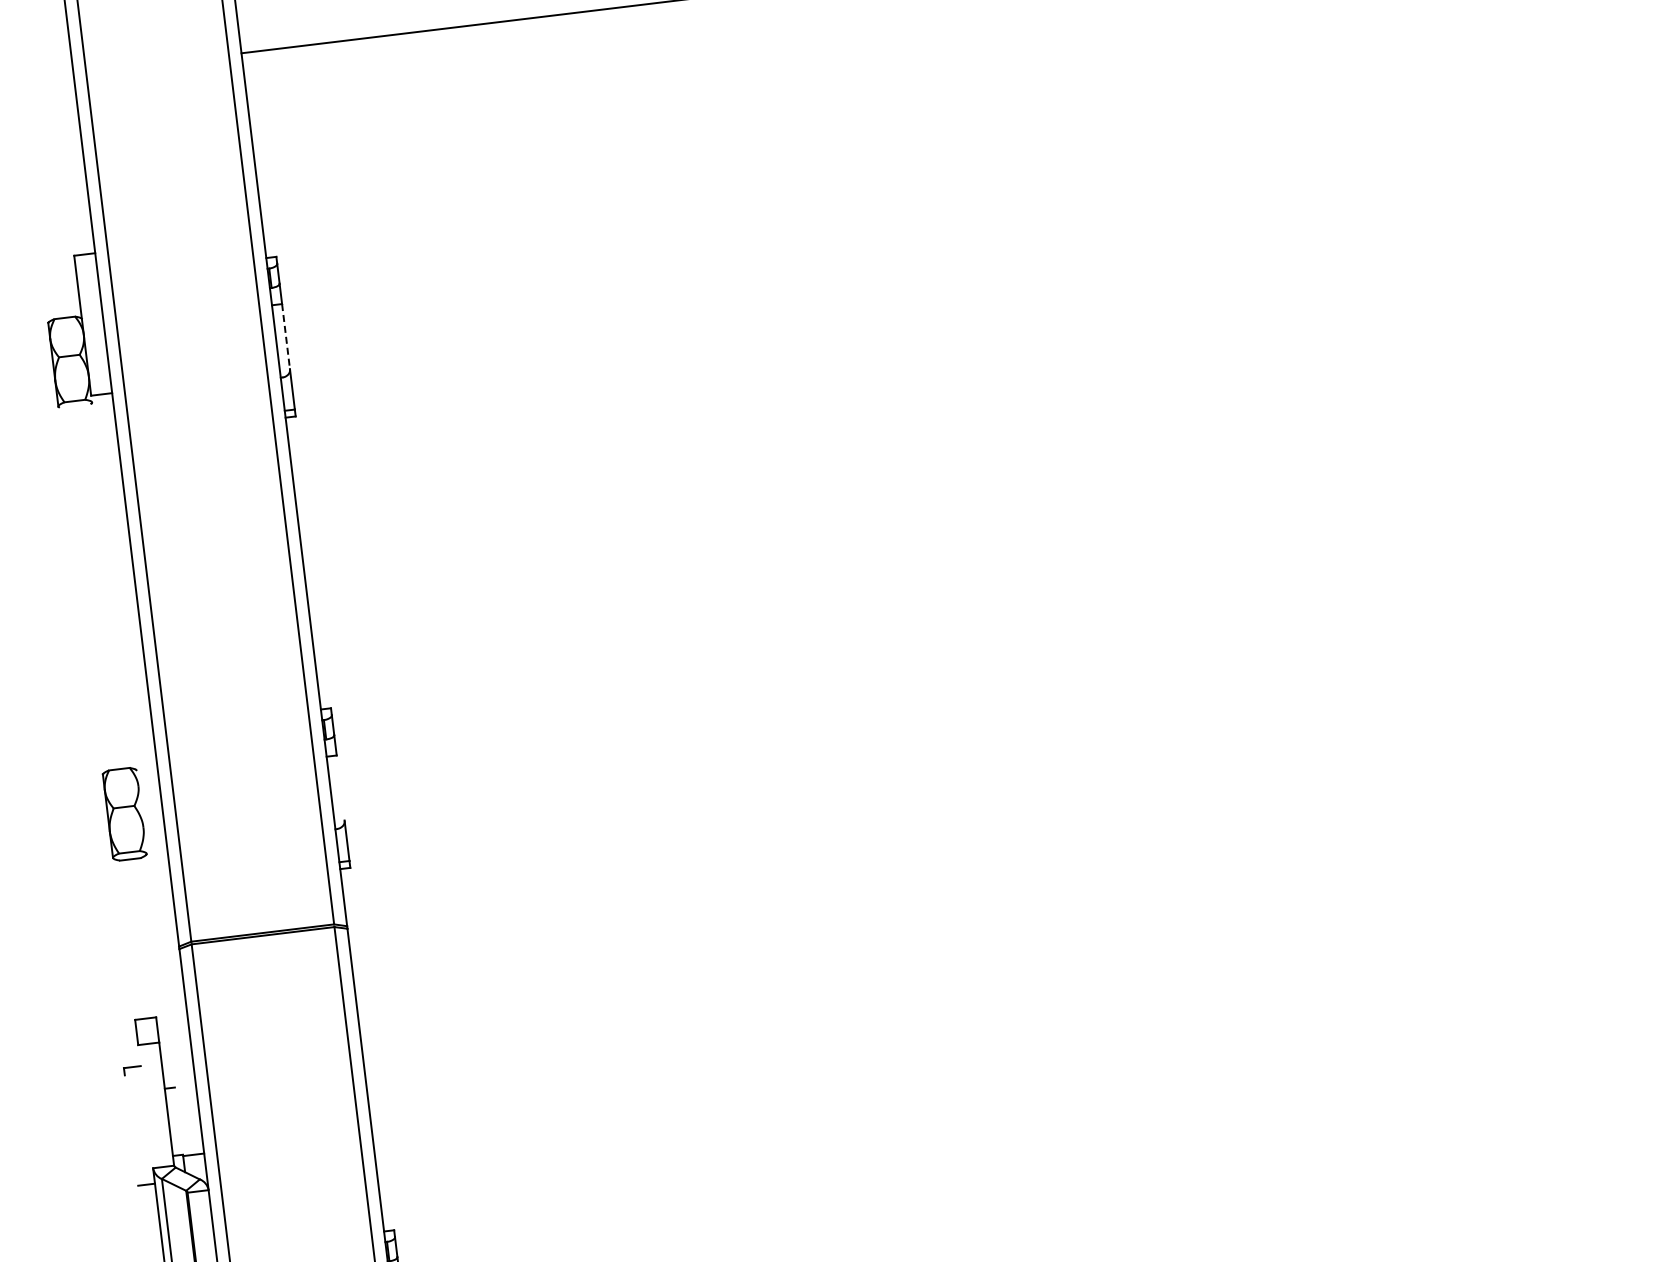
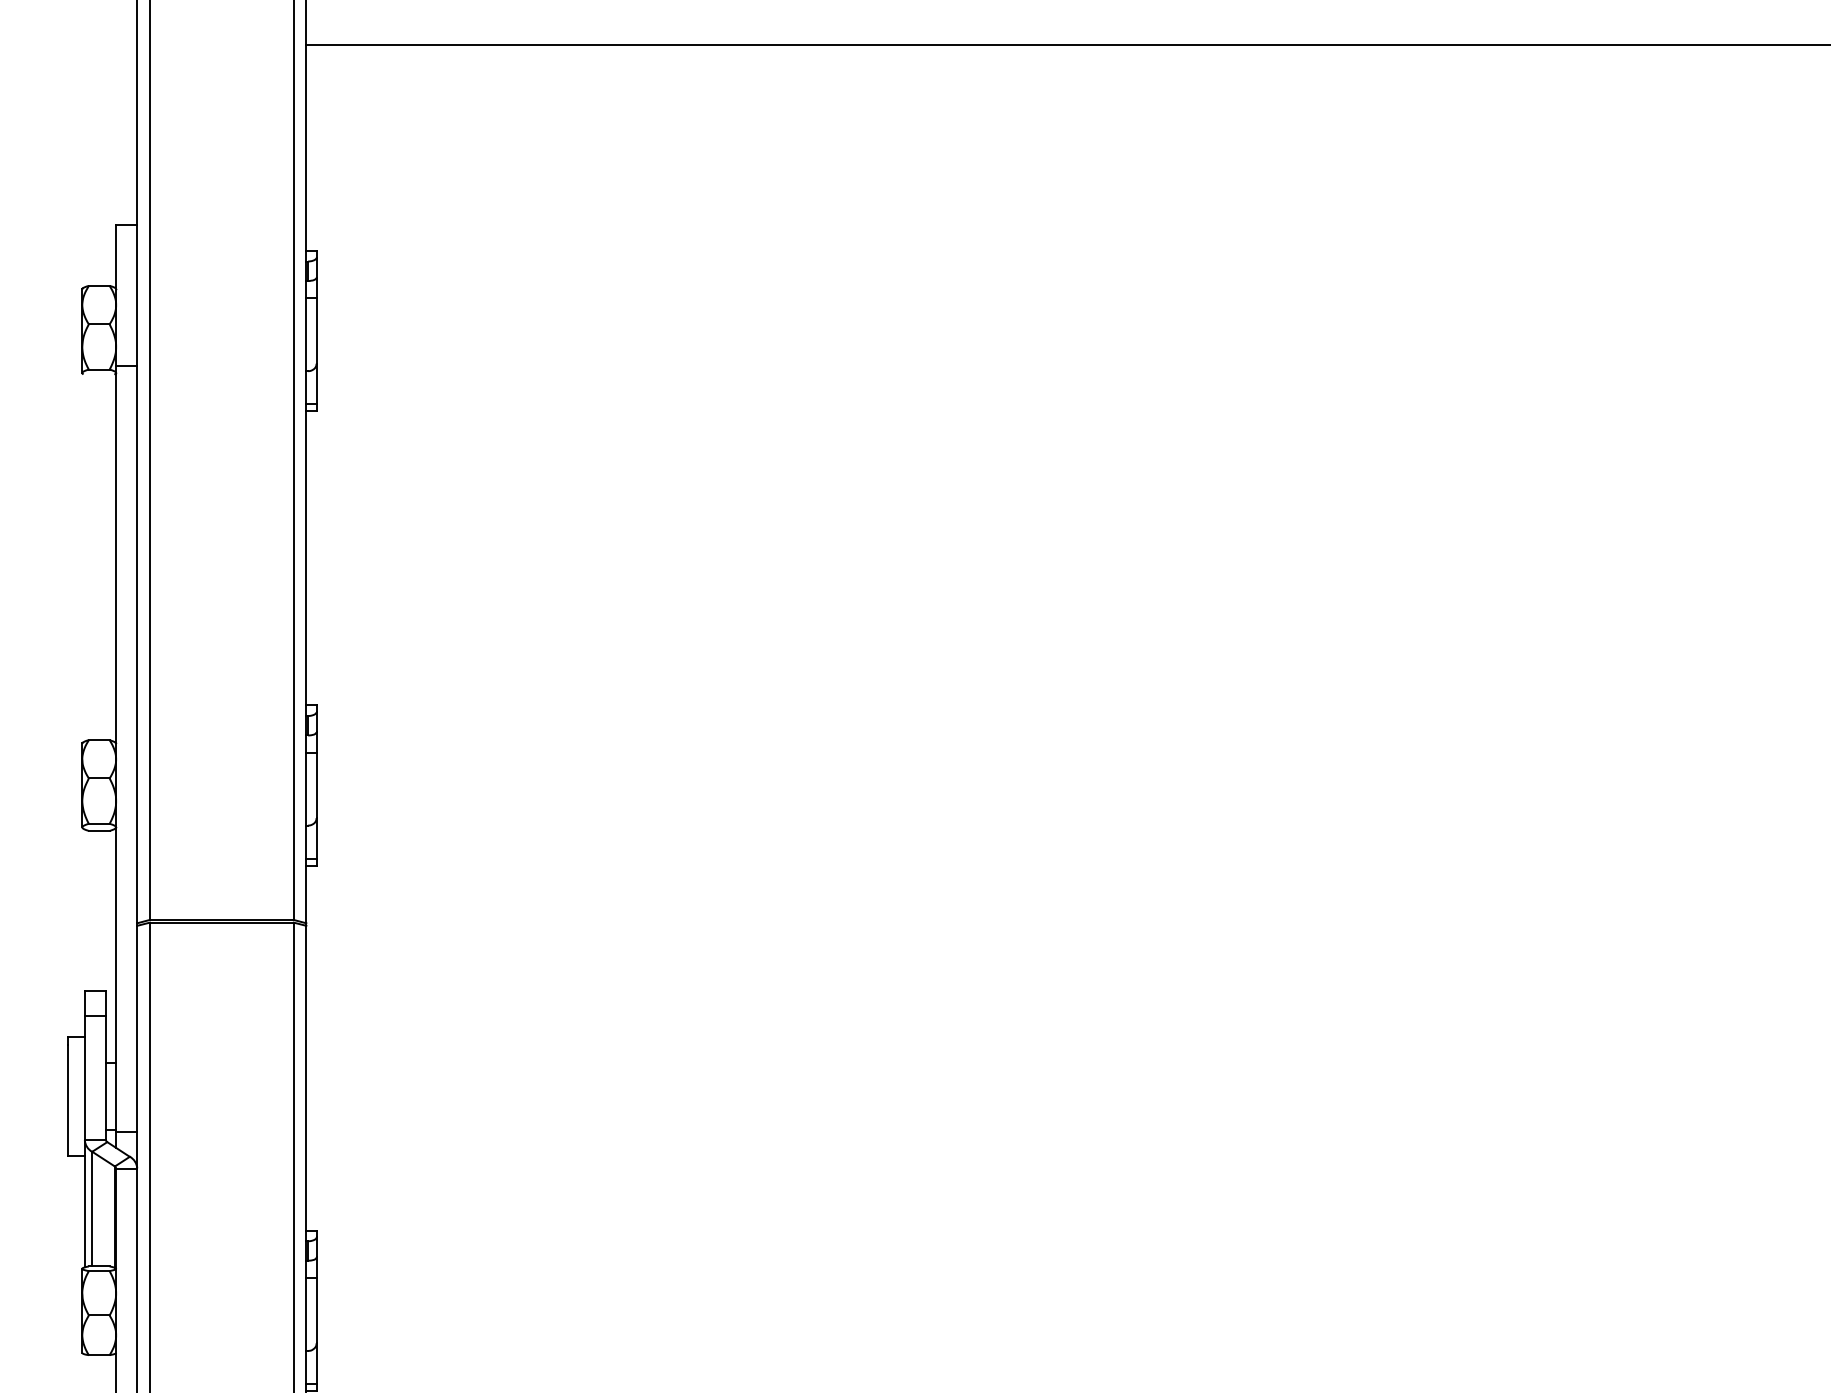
line: (285, 336) -> (316, 330), dashed -> solid
line: (137, 775) -> (116, 748), added
line: (340, 788) -> (316, 785), added
line: (145, 1107) -> (84, 1078), added
line: (131, 1129) -> (67, 1099), added

